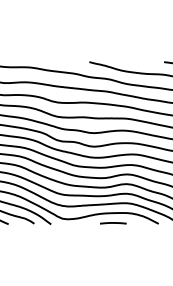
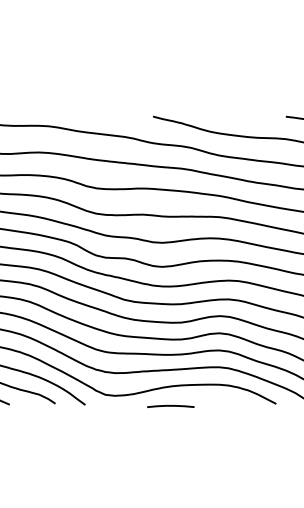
line: (113, 223) -> (171, 406), moved

